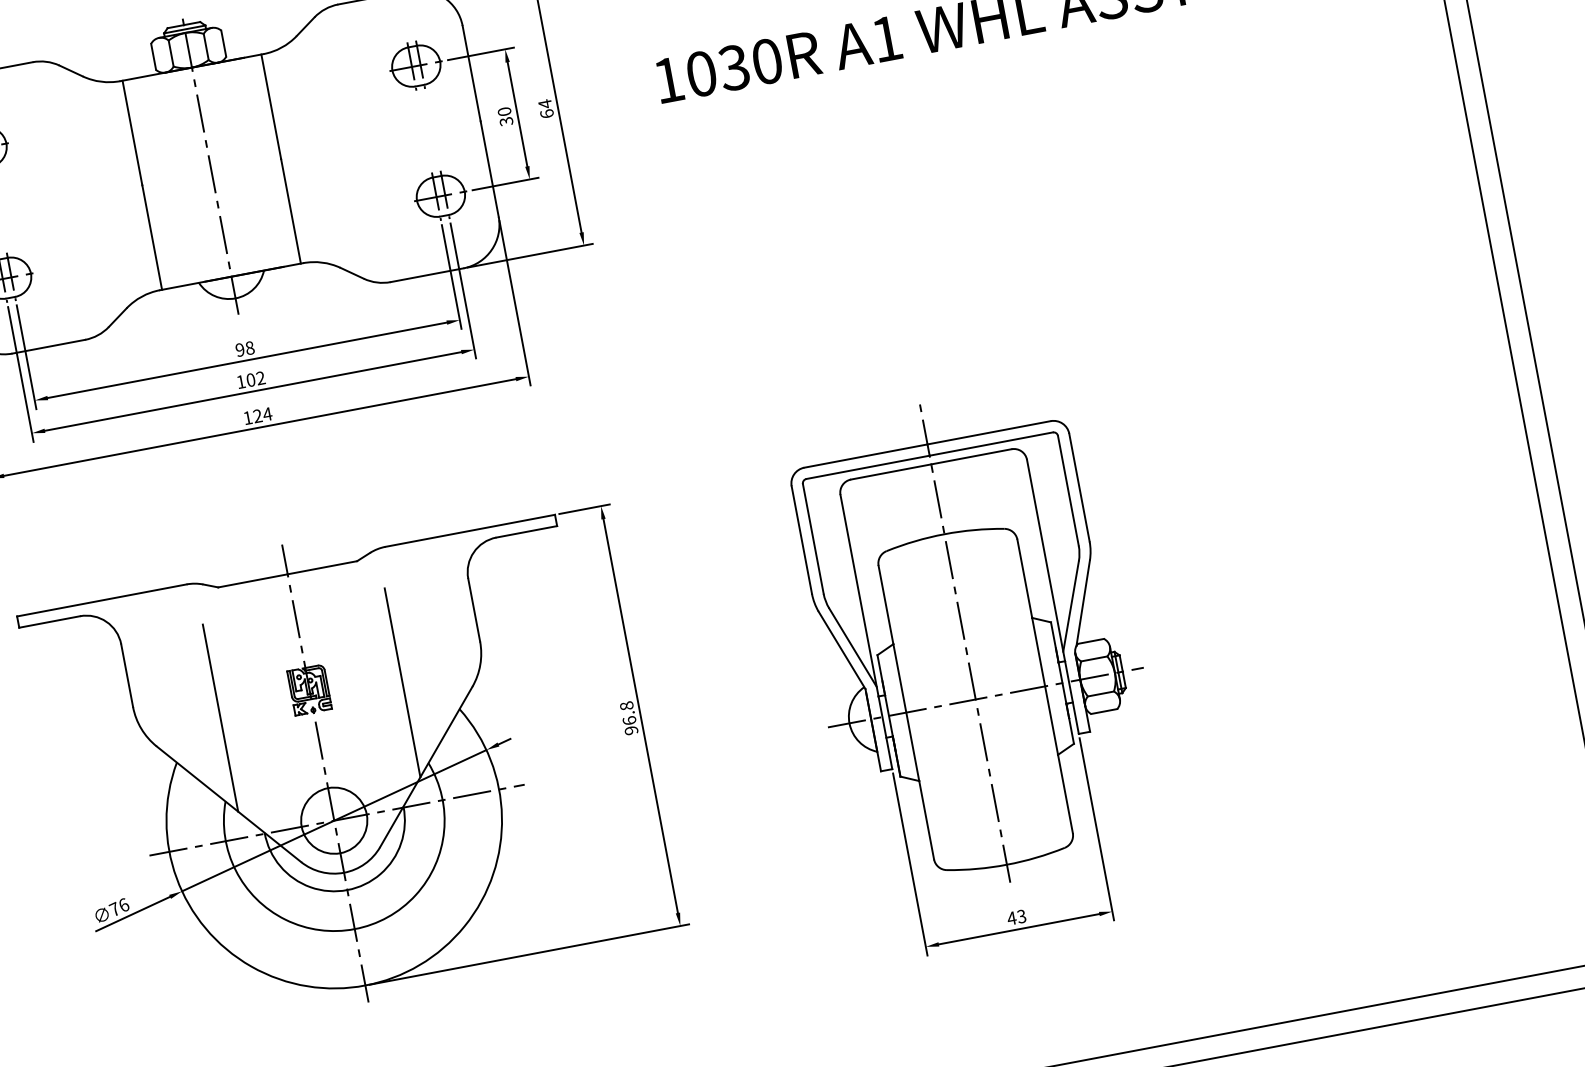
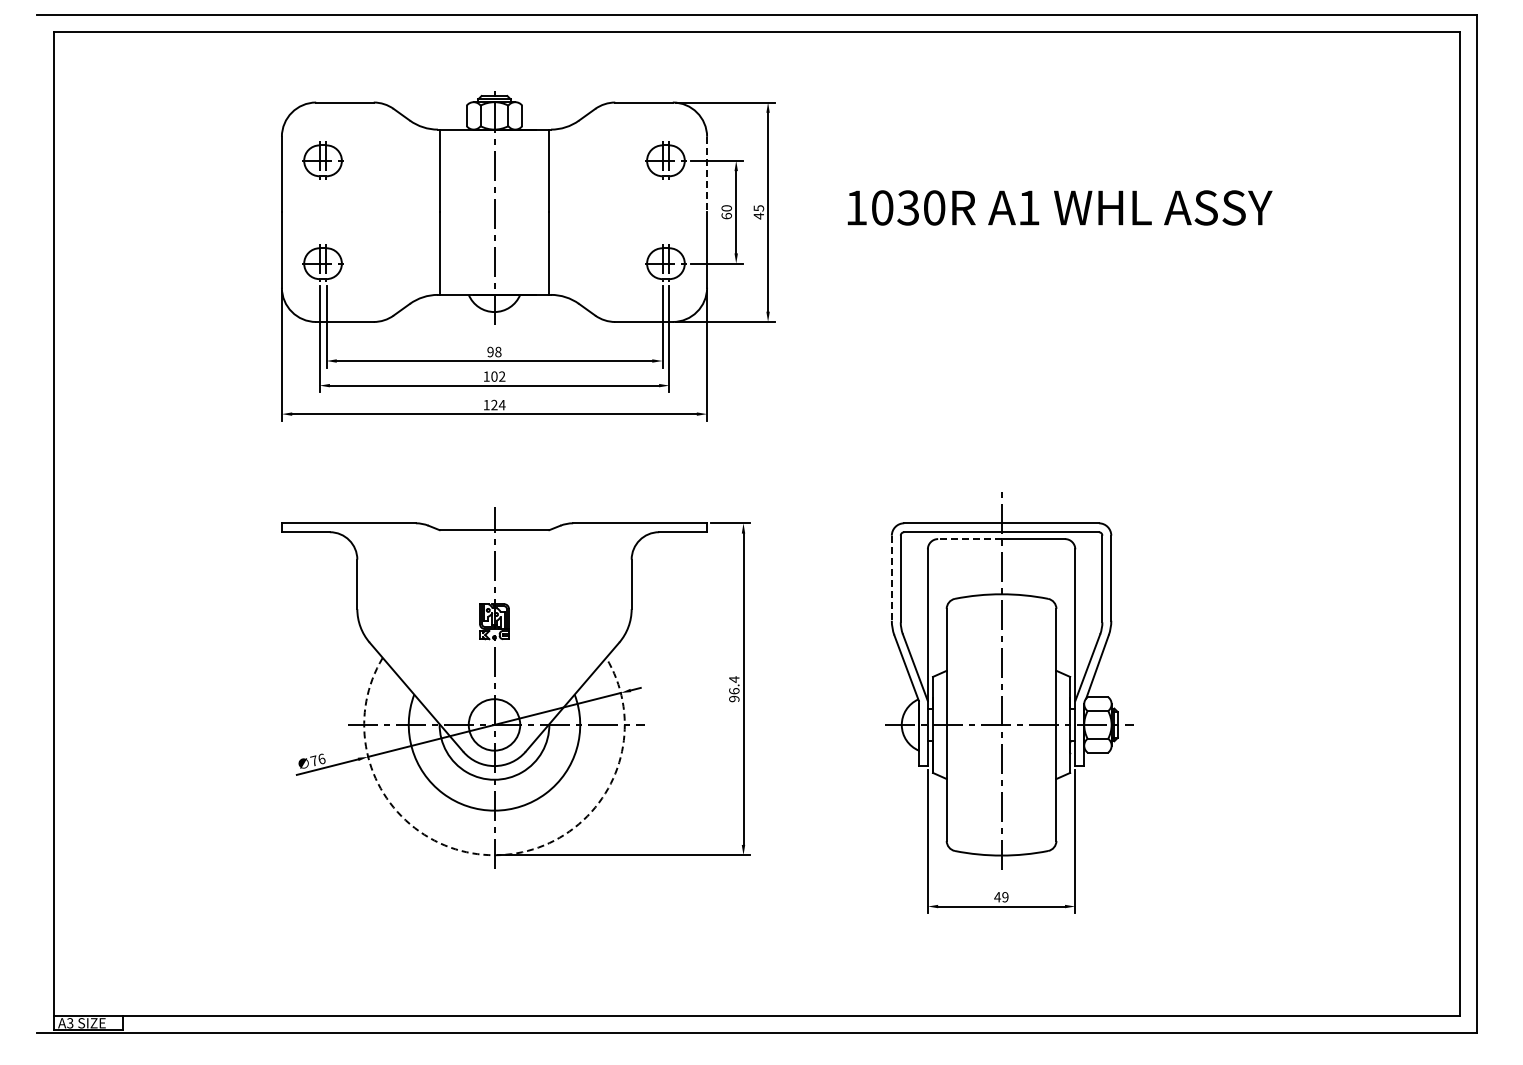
line: (472, 73) -> (707, 174), solid -> dashed
text: (545, 109) -> (758, 212), 64 -> 45
text: (505, 120) -> (726, 215), 30 -> 60
line: (890, 472) -> (969, 539), solid -> dashed
line: (801, 540) -> (891, 578), solid -> dashed
line: (402, 682) -> (566, 629), removed
text: (627, 705) -> (734, 679), 96.8 -> 96.4
line: (220, 718) -> (422, 630), removed
text: (1021, 916) -> (1005, 897), 43 -> 49
arc: (365, 985) -> (494, 855), solid -> dashed

